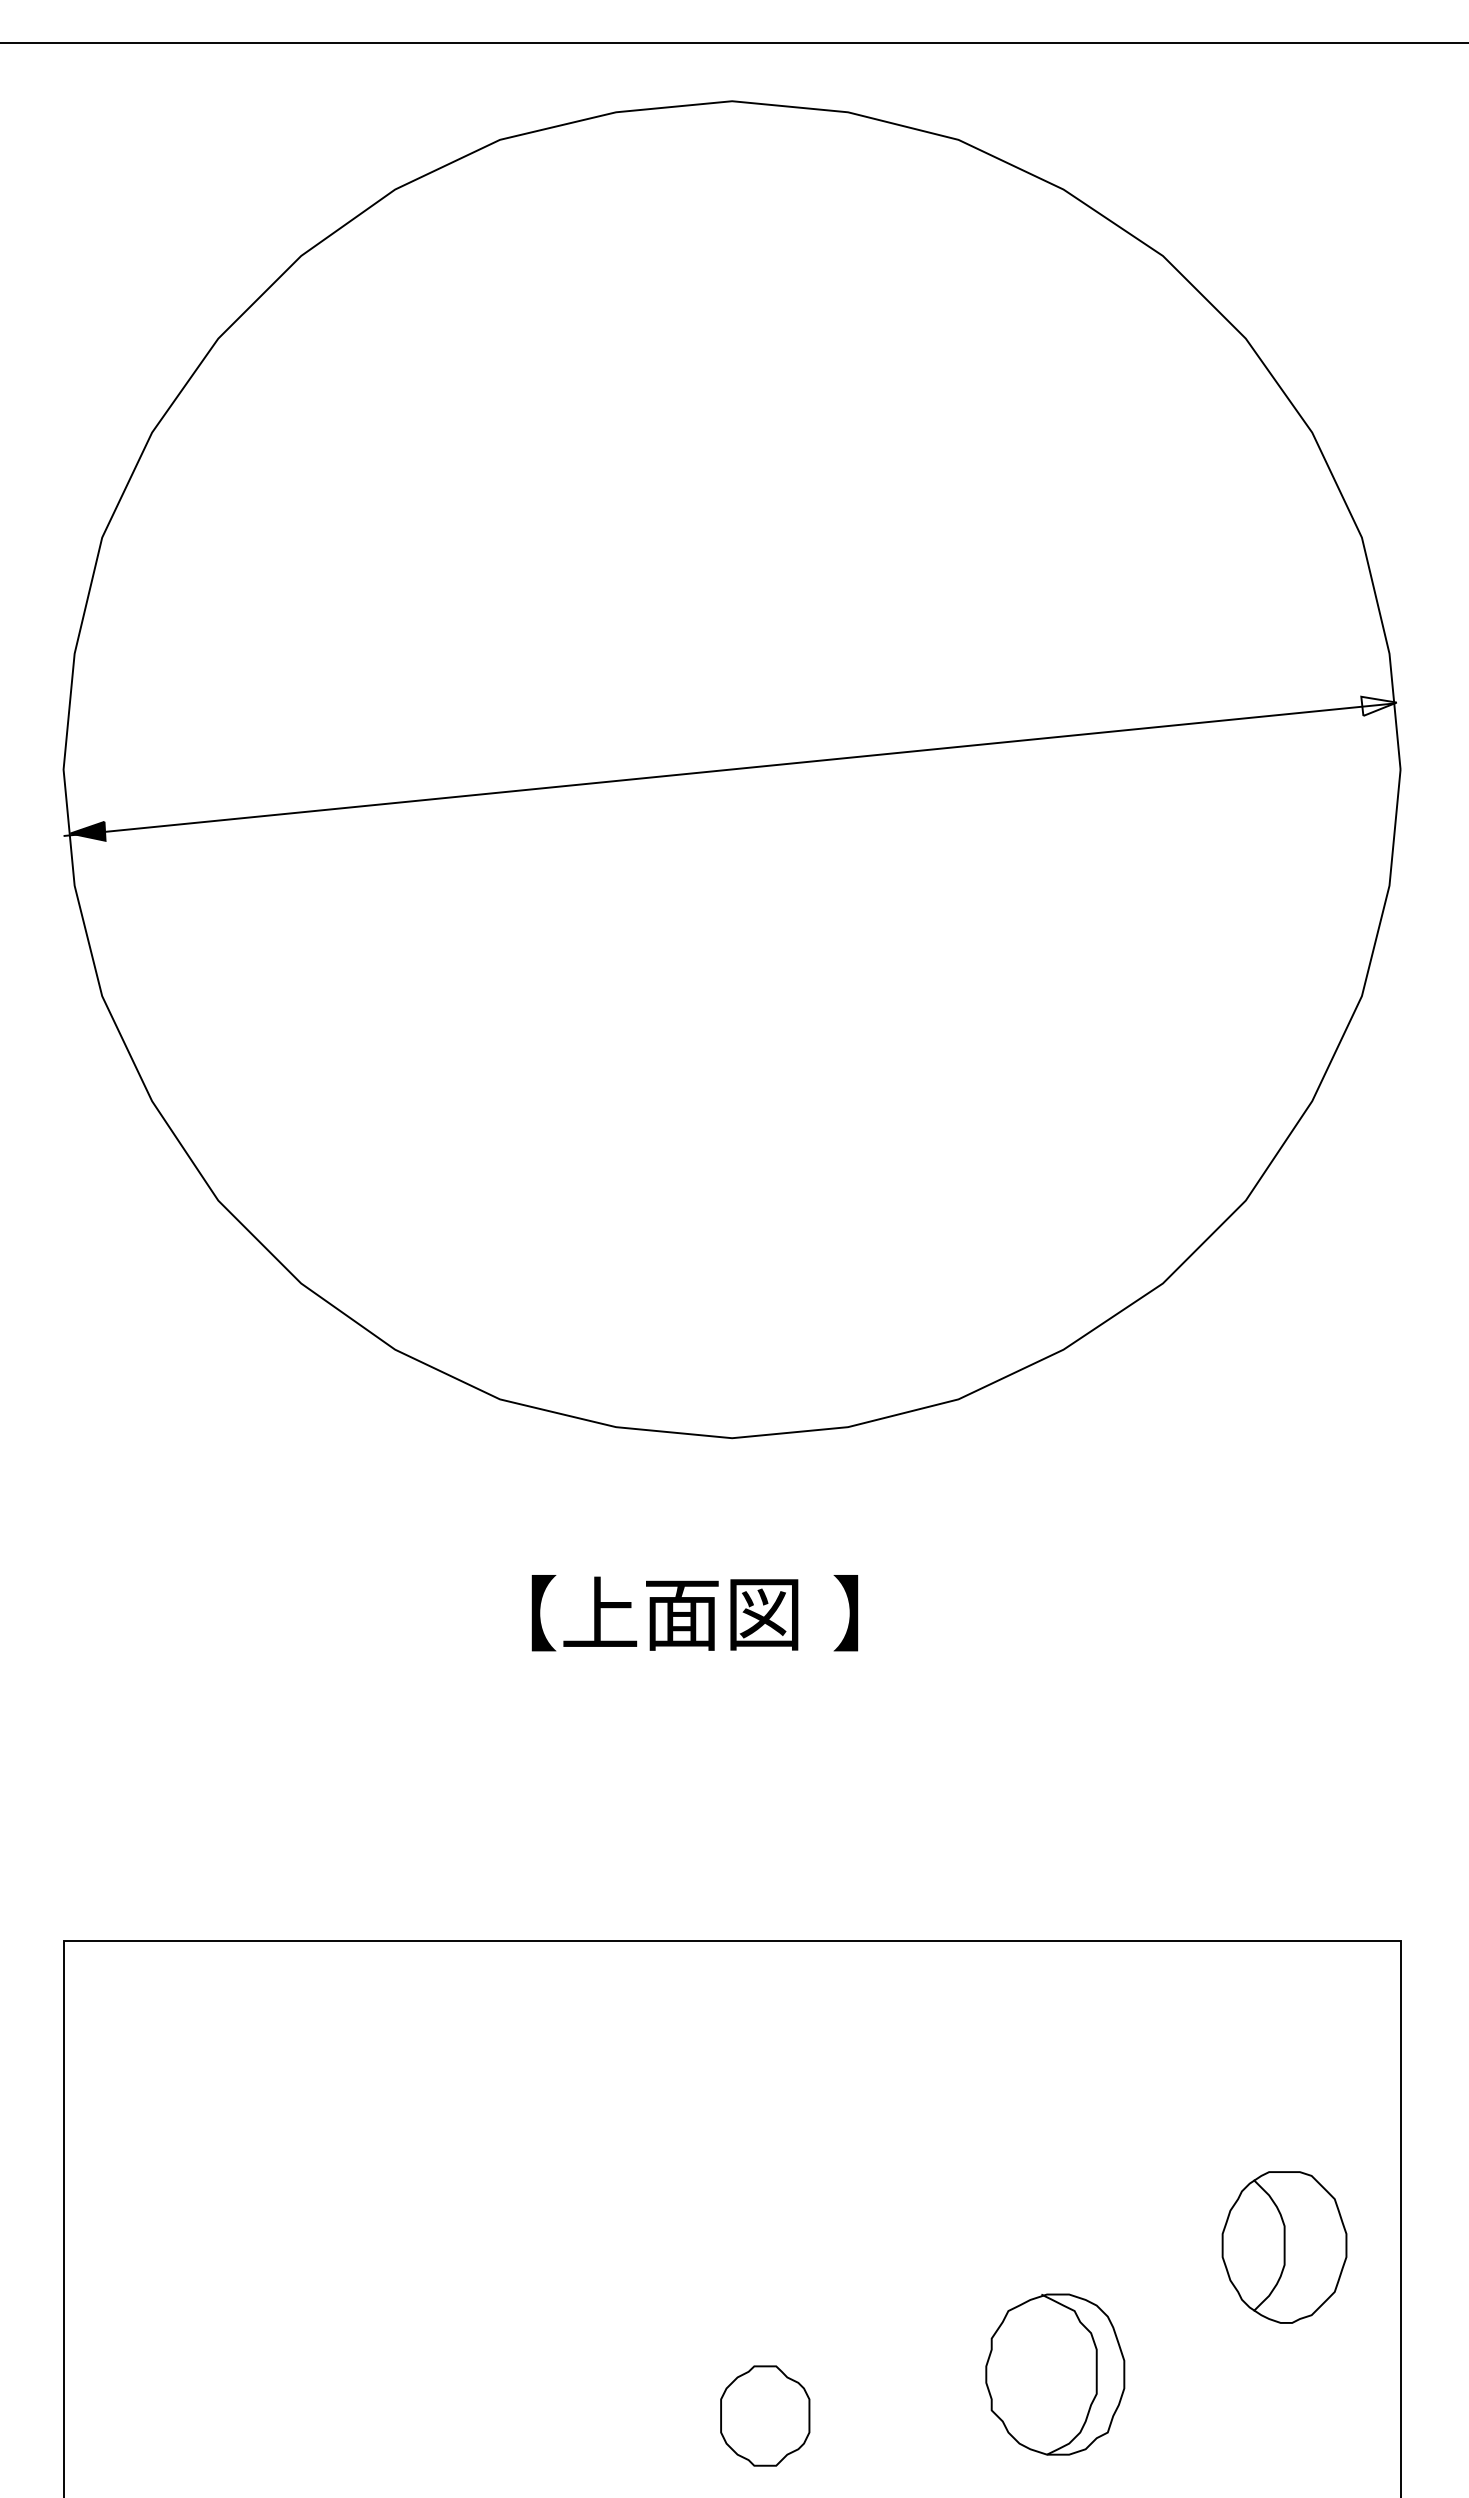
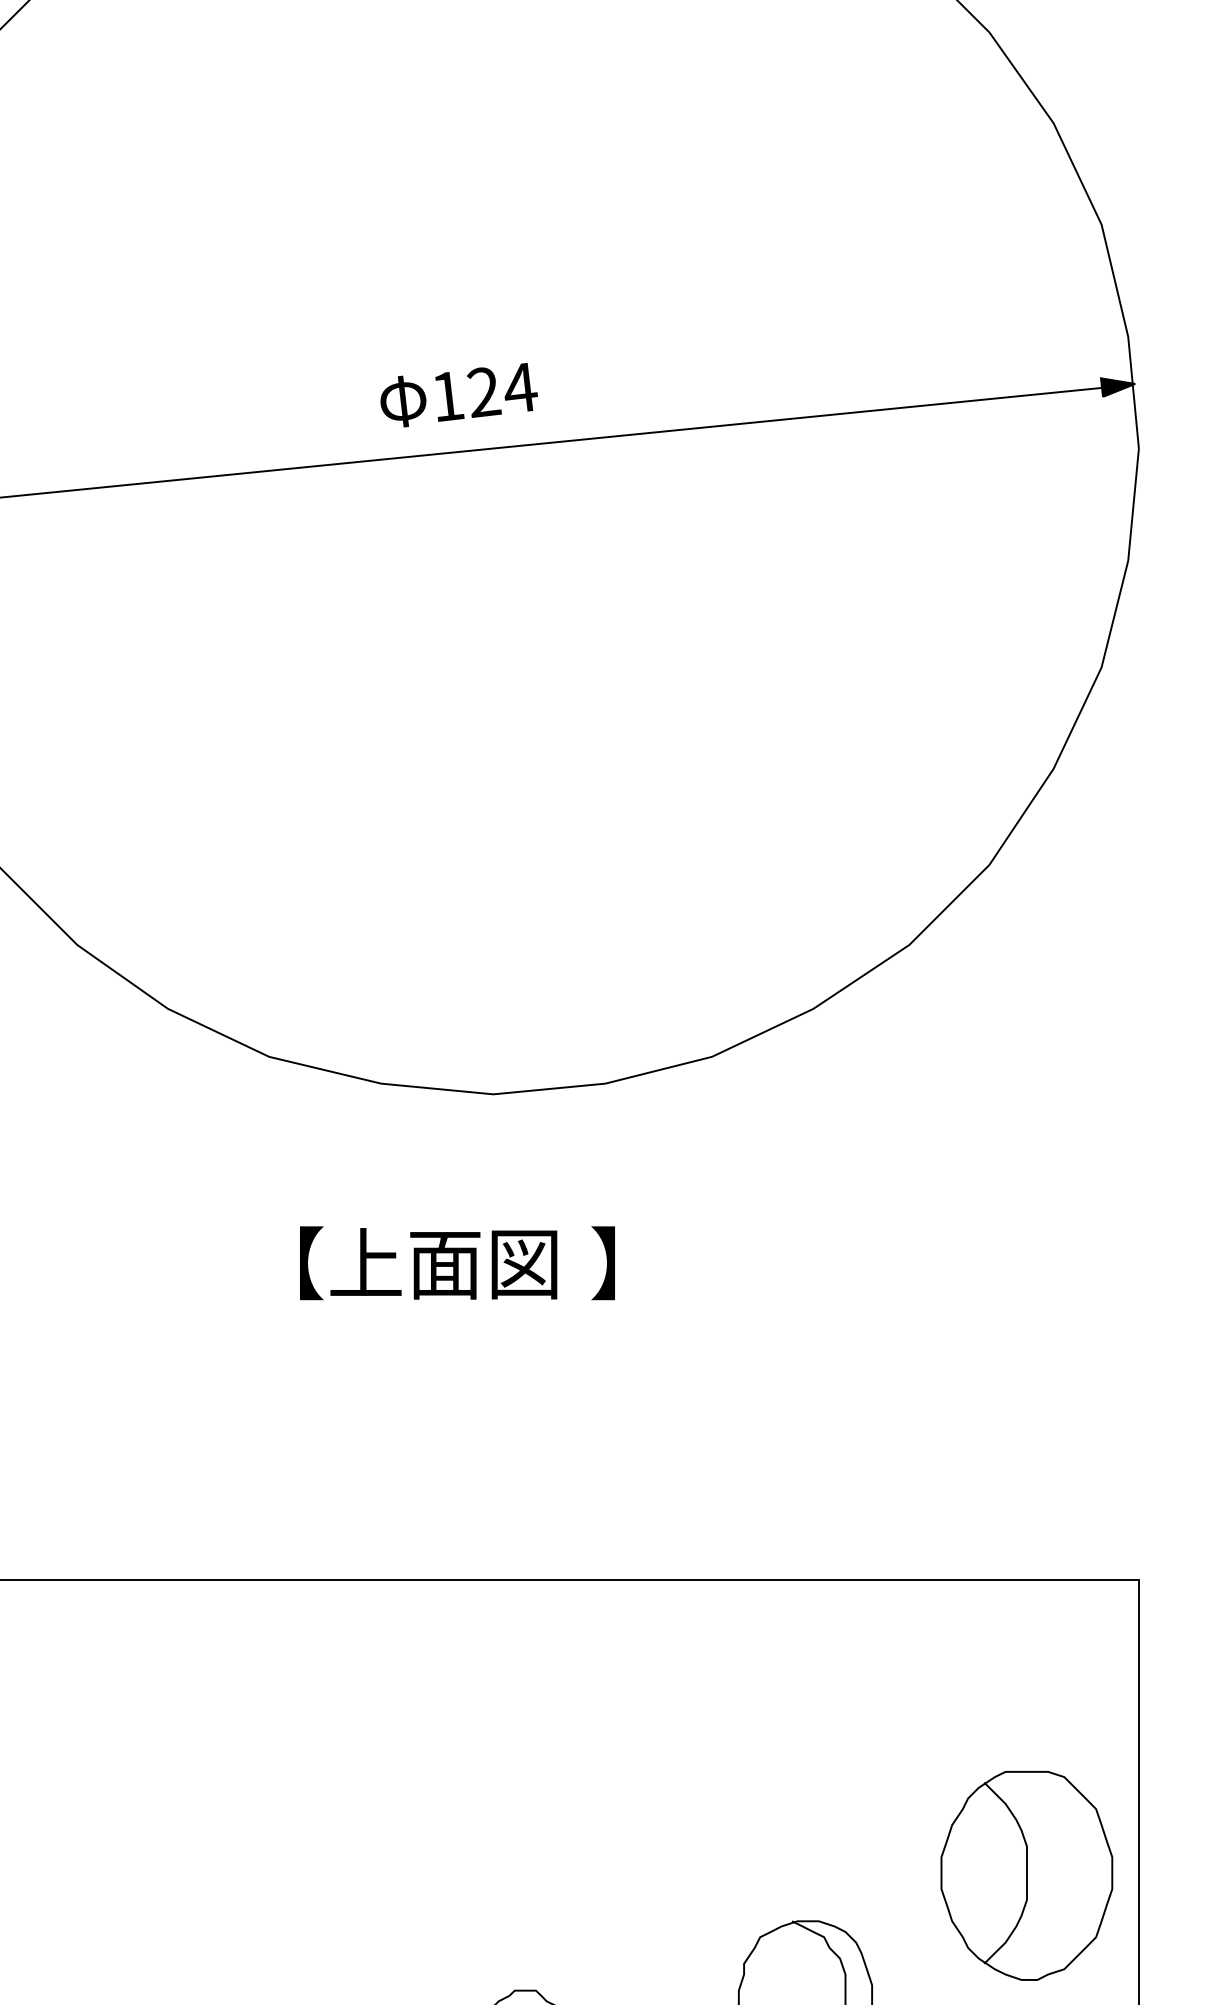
fill: (1378, 705) -> (1117, 386), added
part: (689, 713) -> (452, 394), added
part: (1284, 2247) -> (1026, 1875), size x1.43

